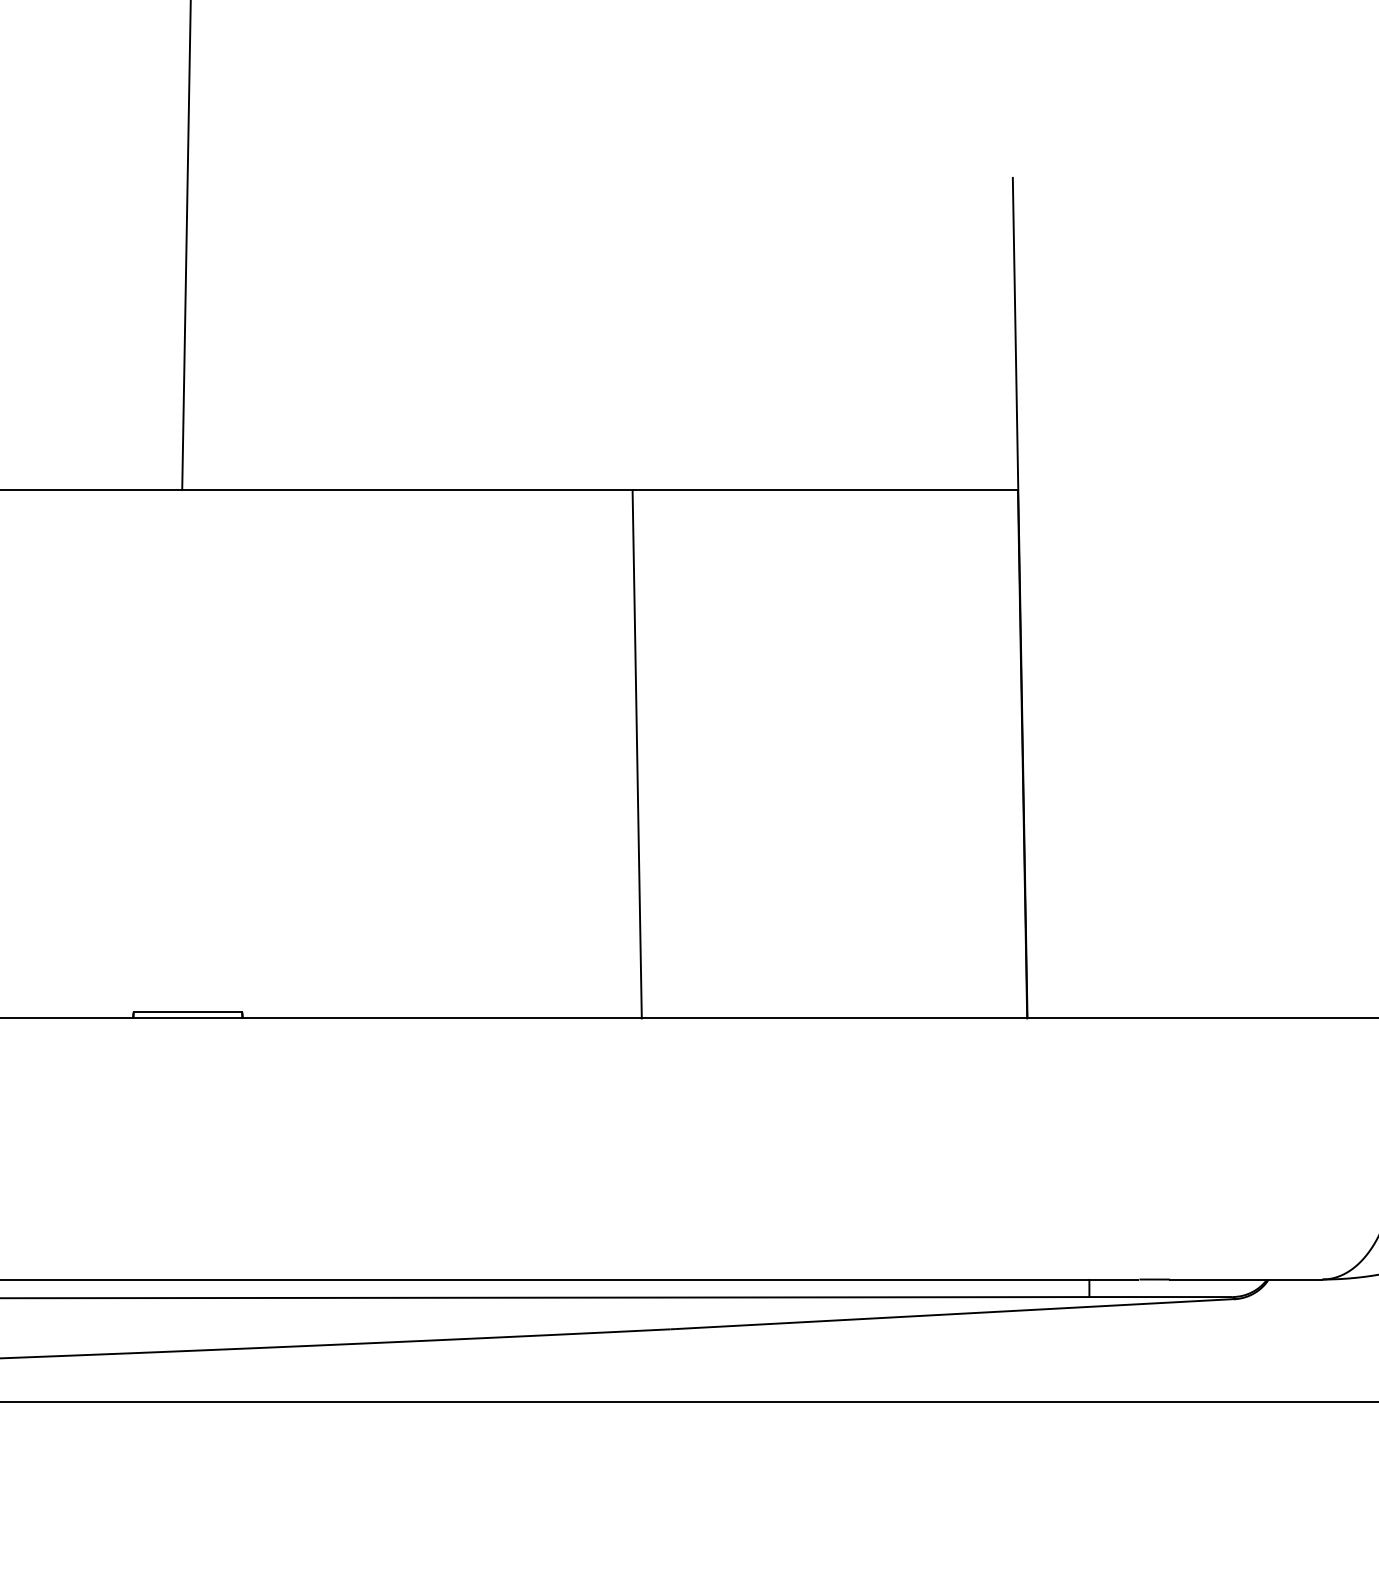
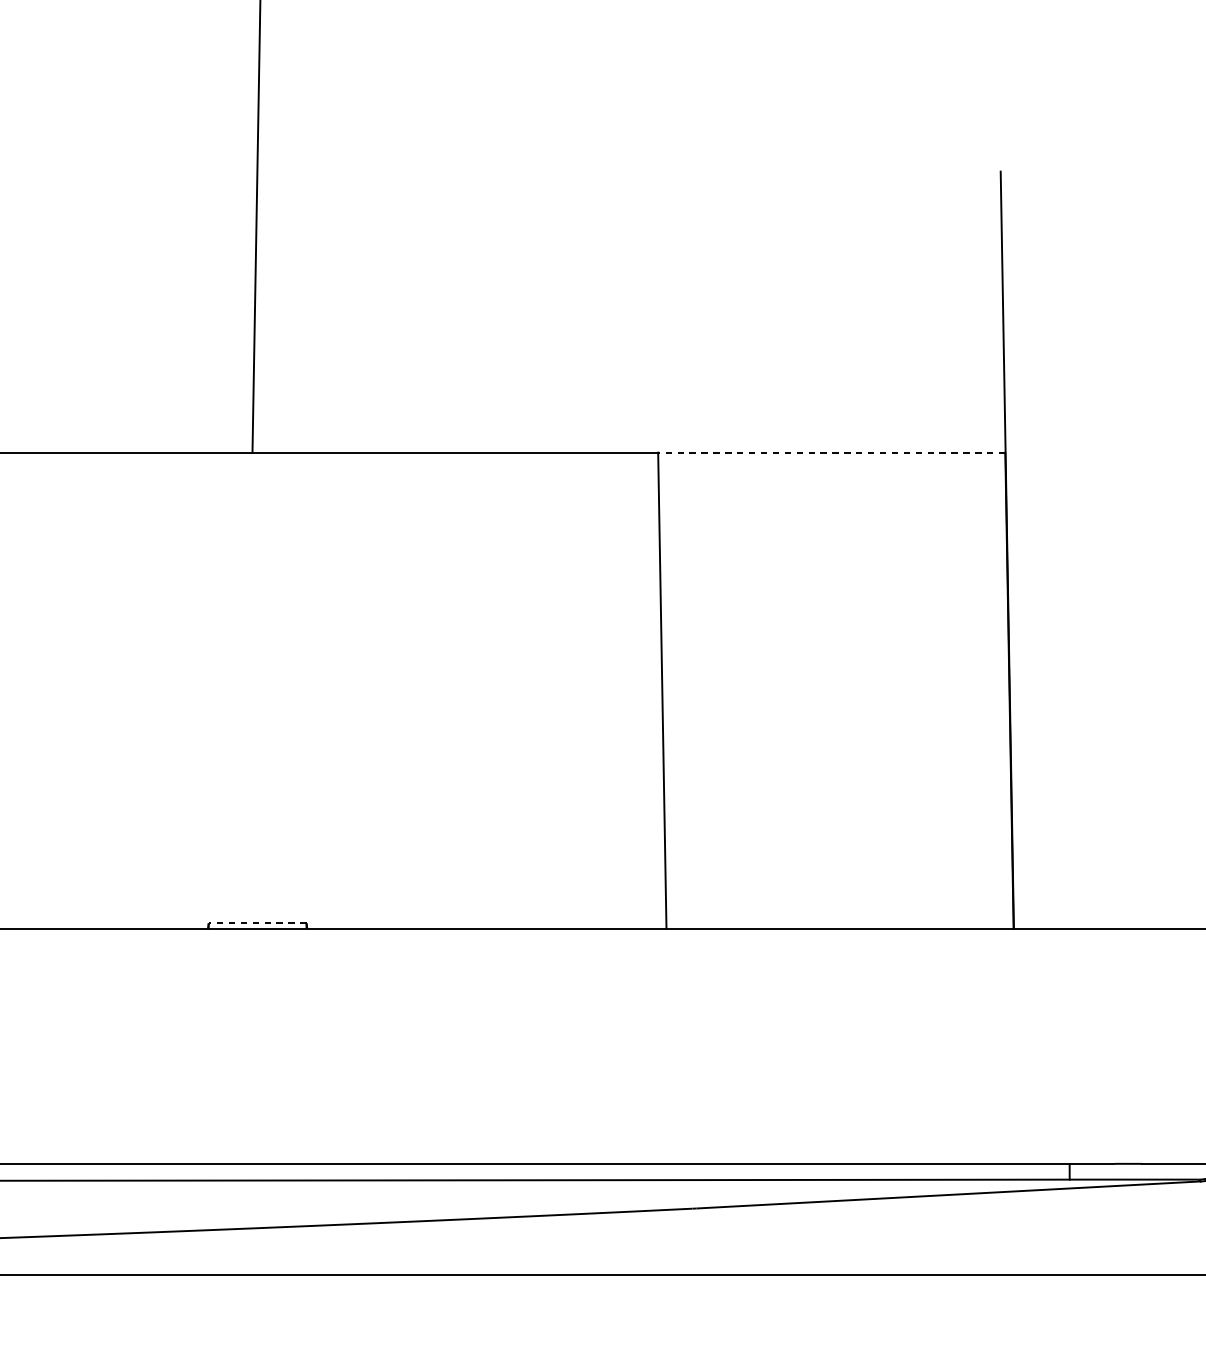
line: (825, 490) -> (831, 453), solid -> dashed
line: (187, 1012) -> (257, 923), solid -> dashed

